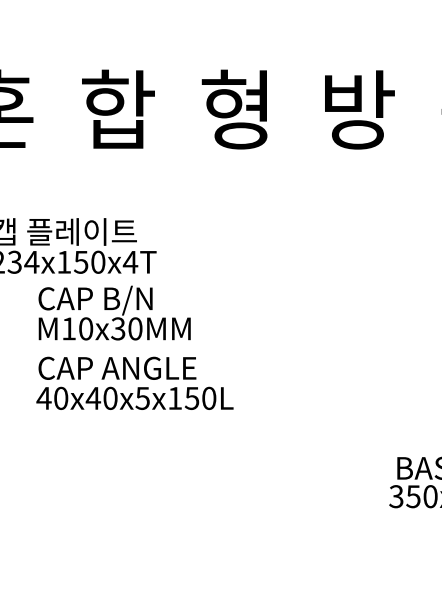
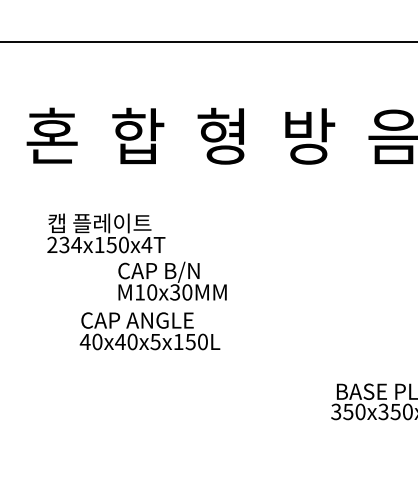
text: (114, 312) -> (172, 280), moved

